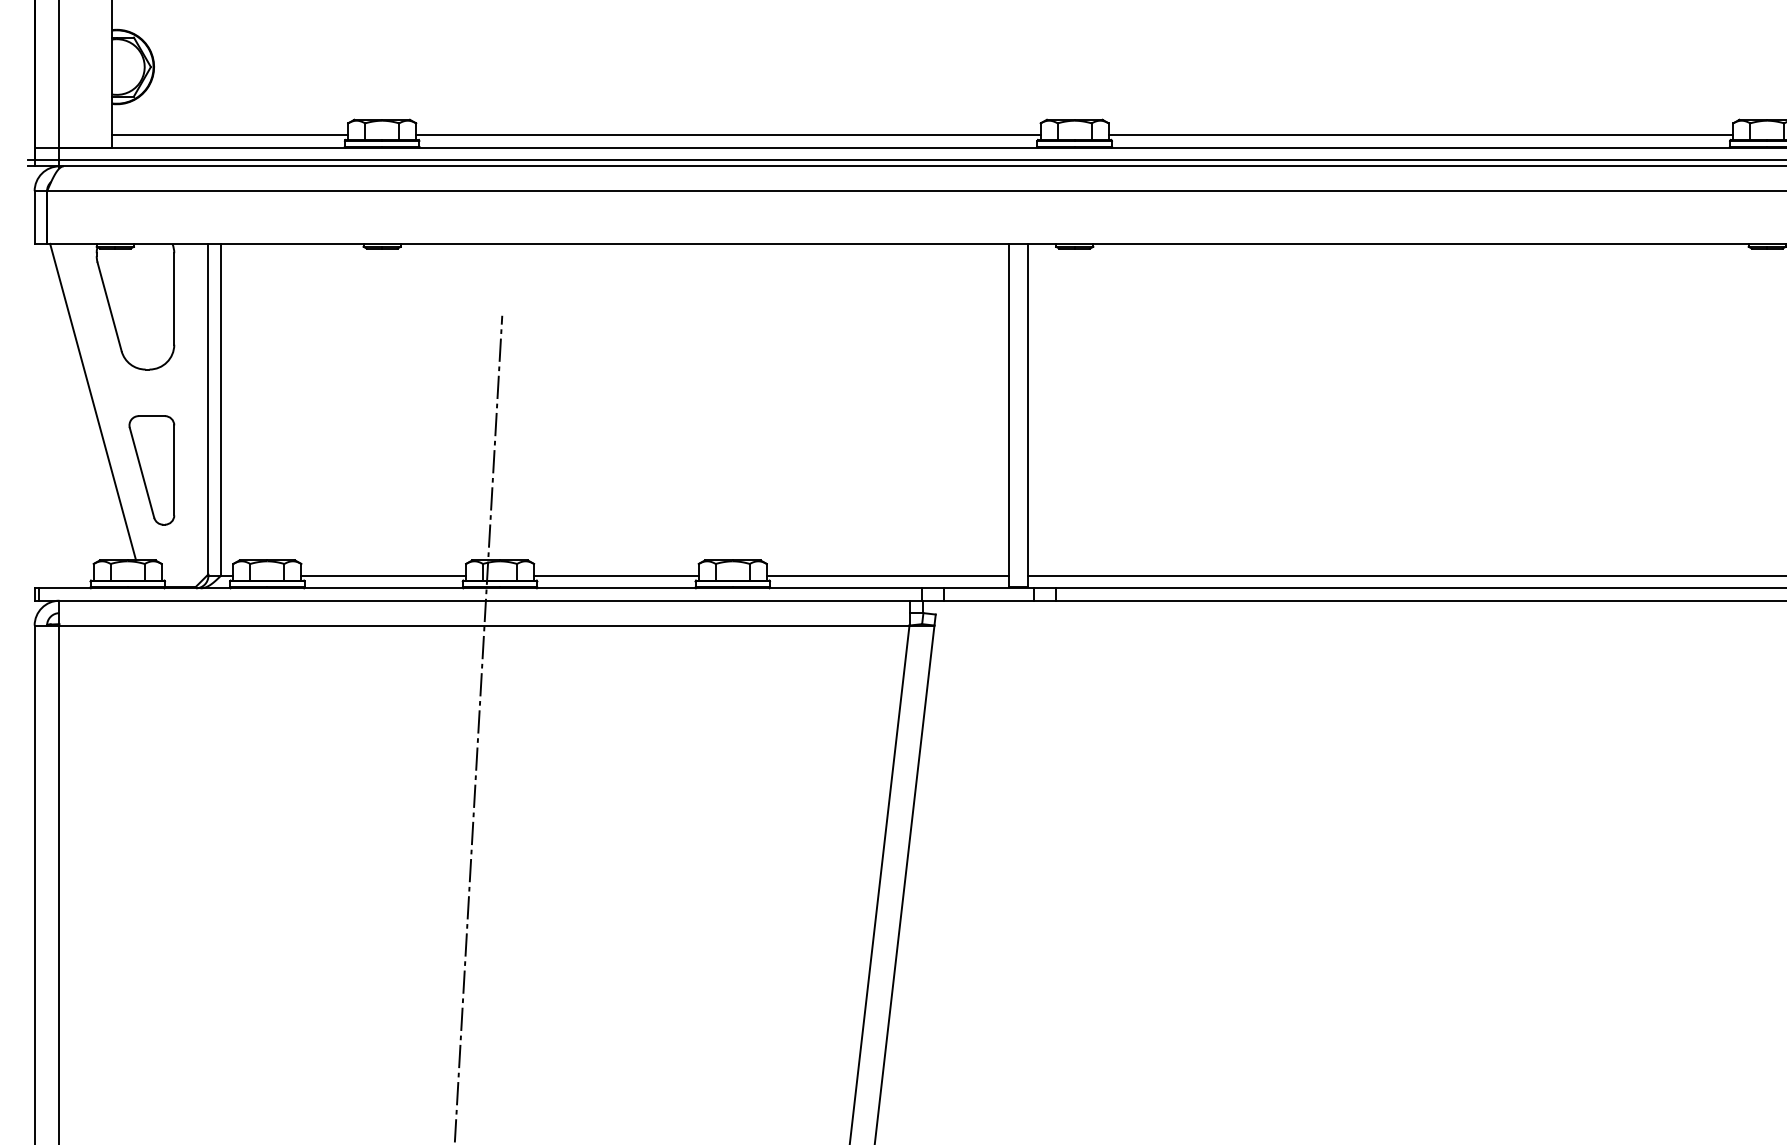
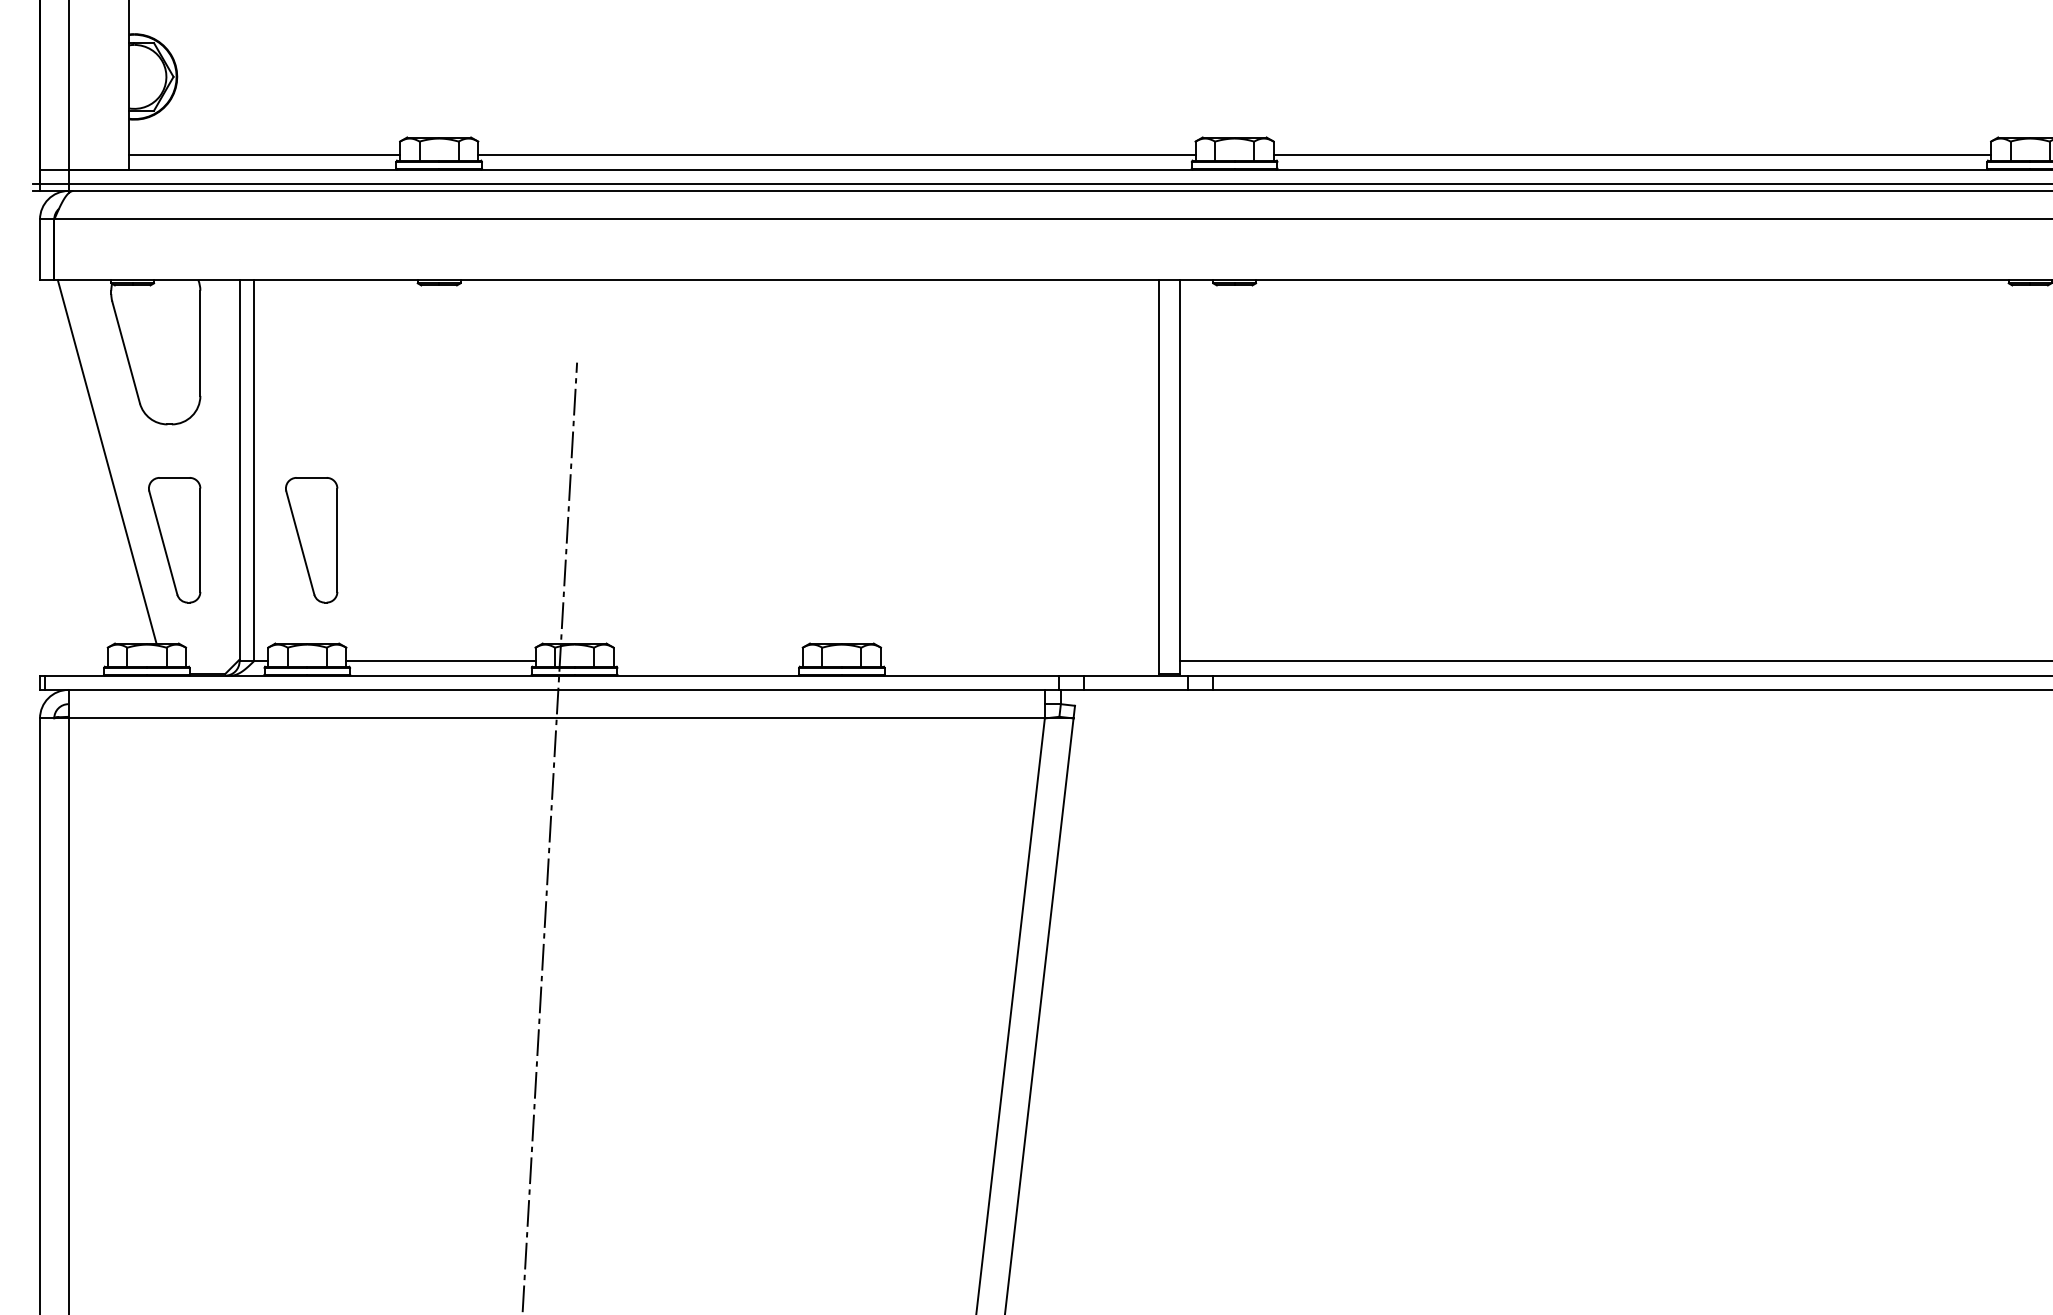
part: (271, 470) -> (311, 540), added
line: (615, 575) -> (707, 661), removed
line: (888, 575) -> (1020, 661), removed

